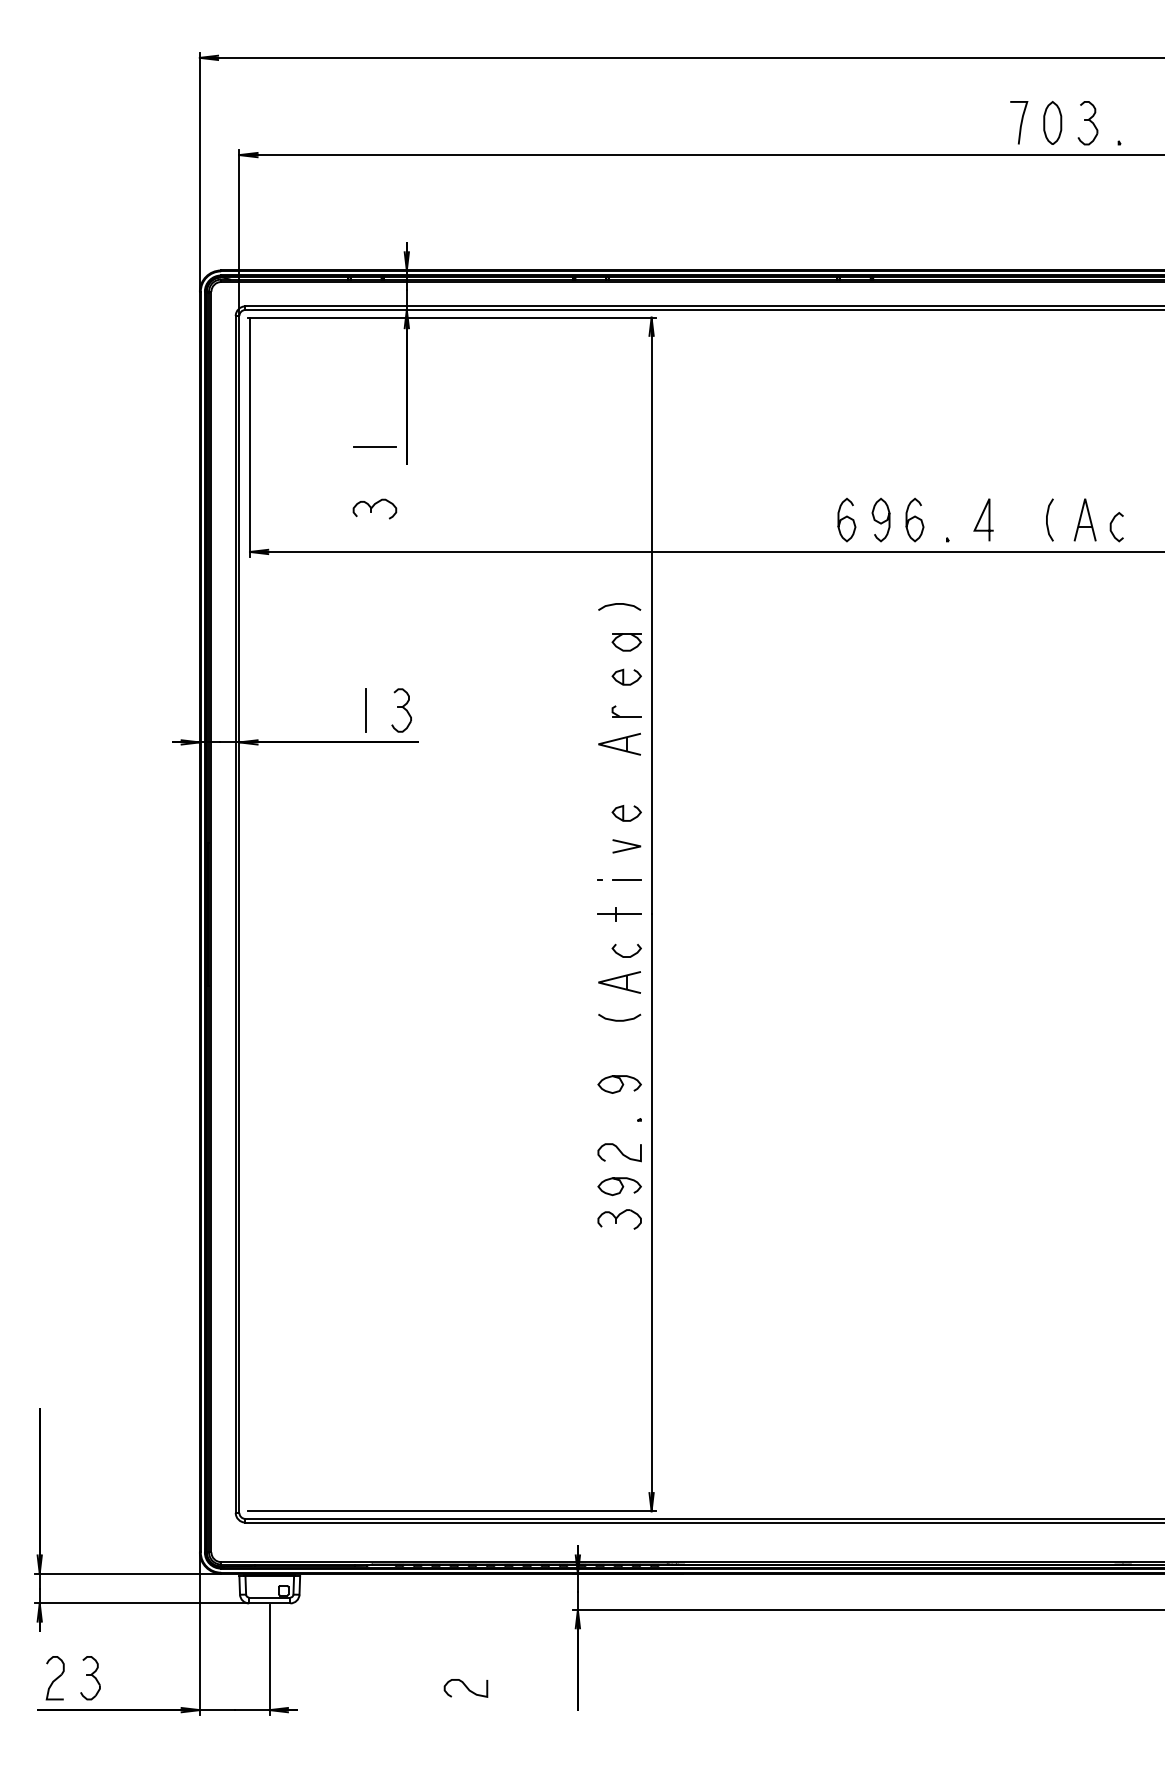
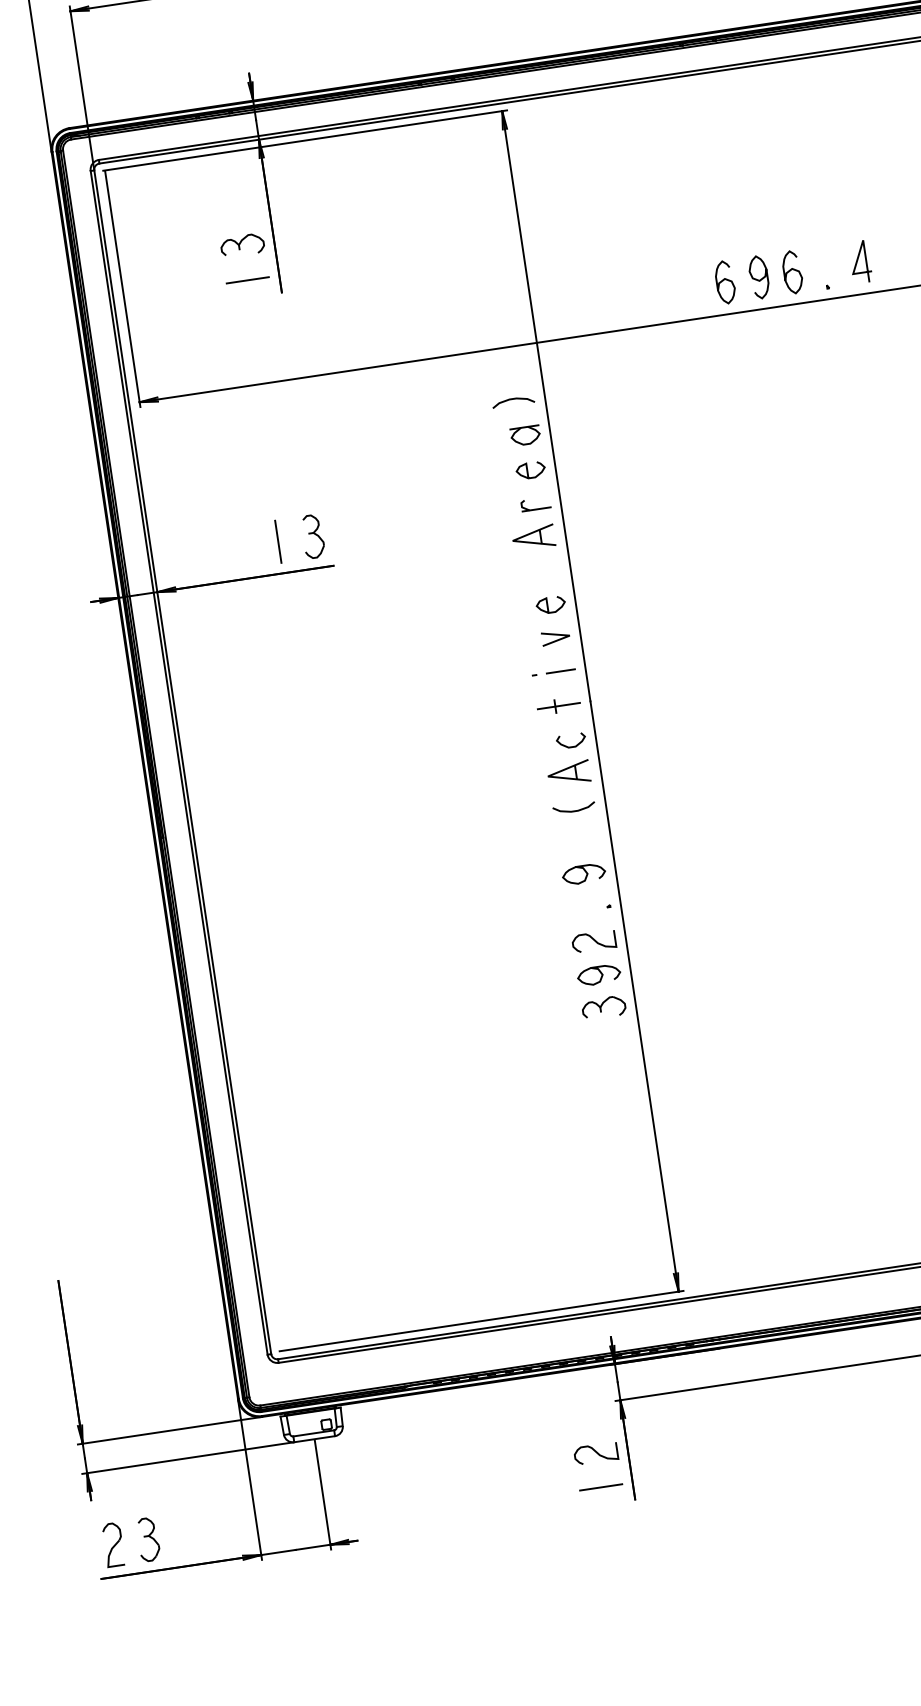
part: (374, 508) -> (242, 244), moved
curve: (465, 1687) -> (595, 1452), moved
line: (545, 1693) -> (600, 1487), added

